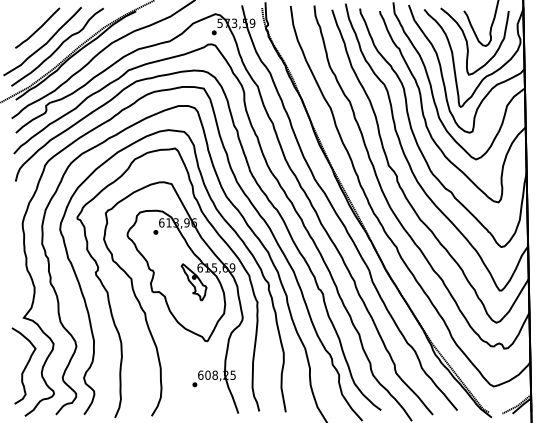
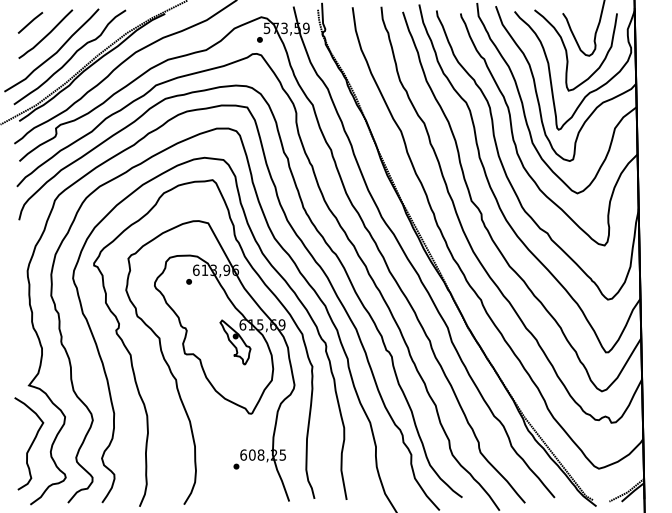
line: (24, 18) -> (29, 22), added

